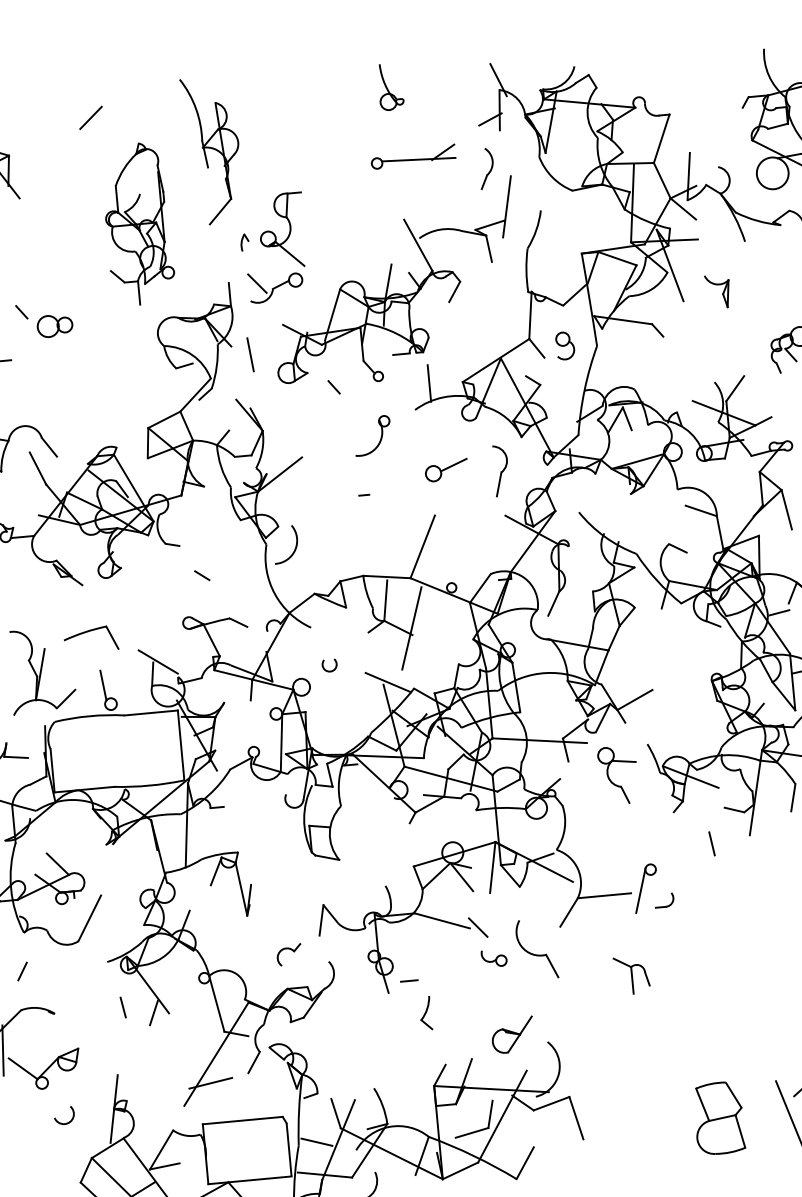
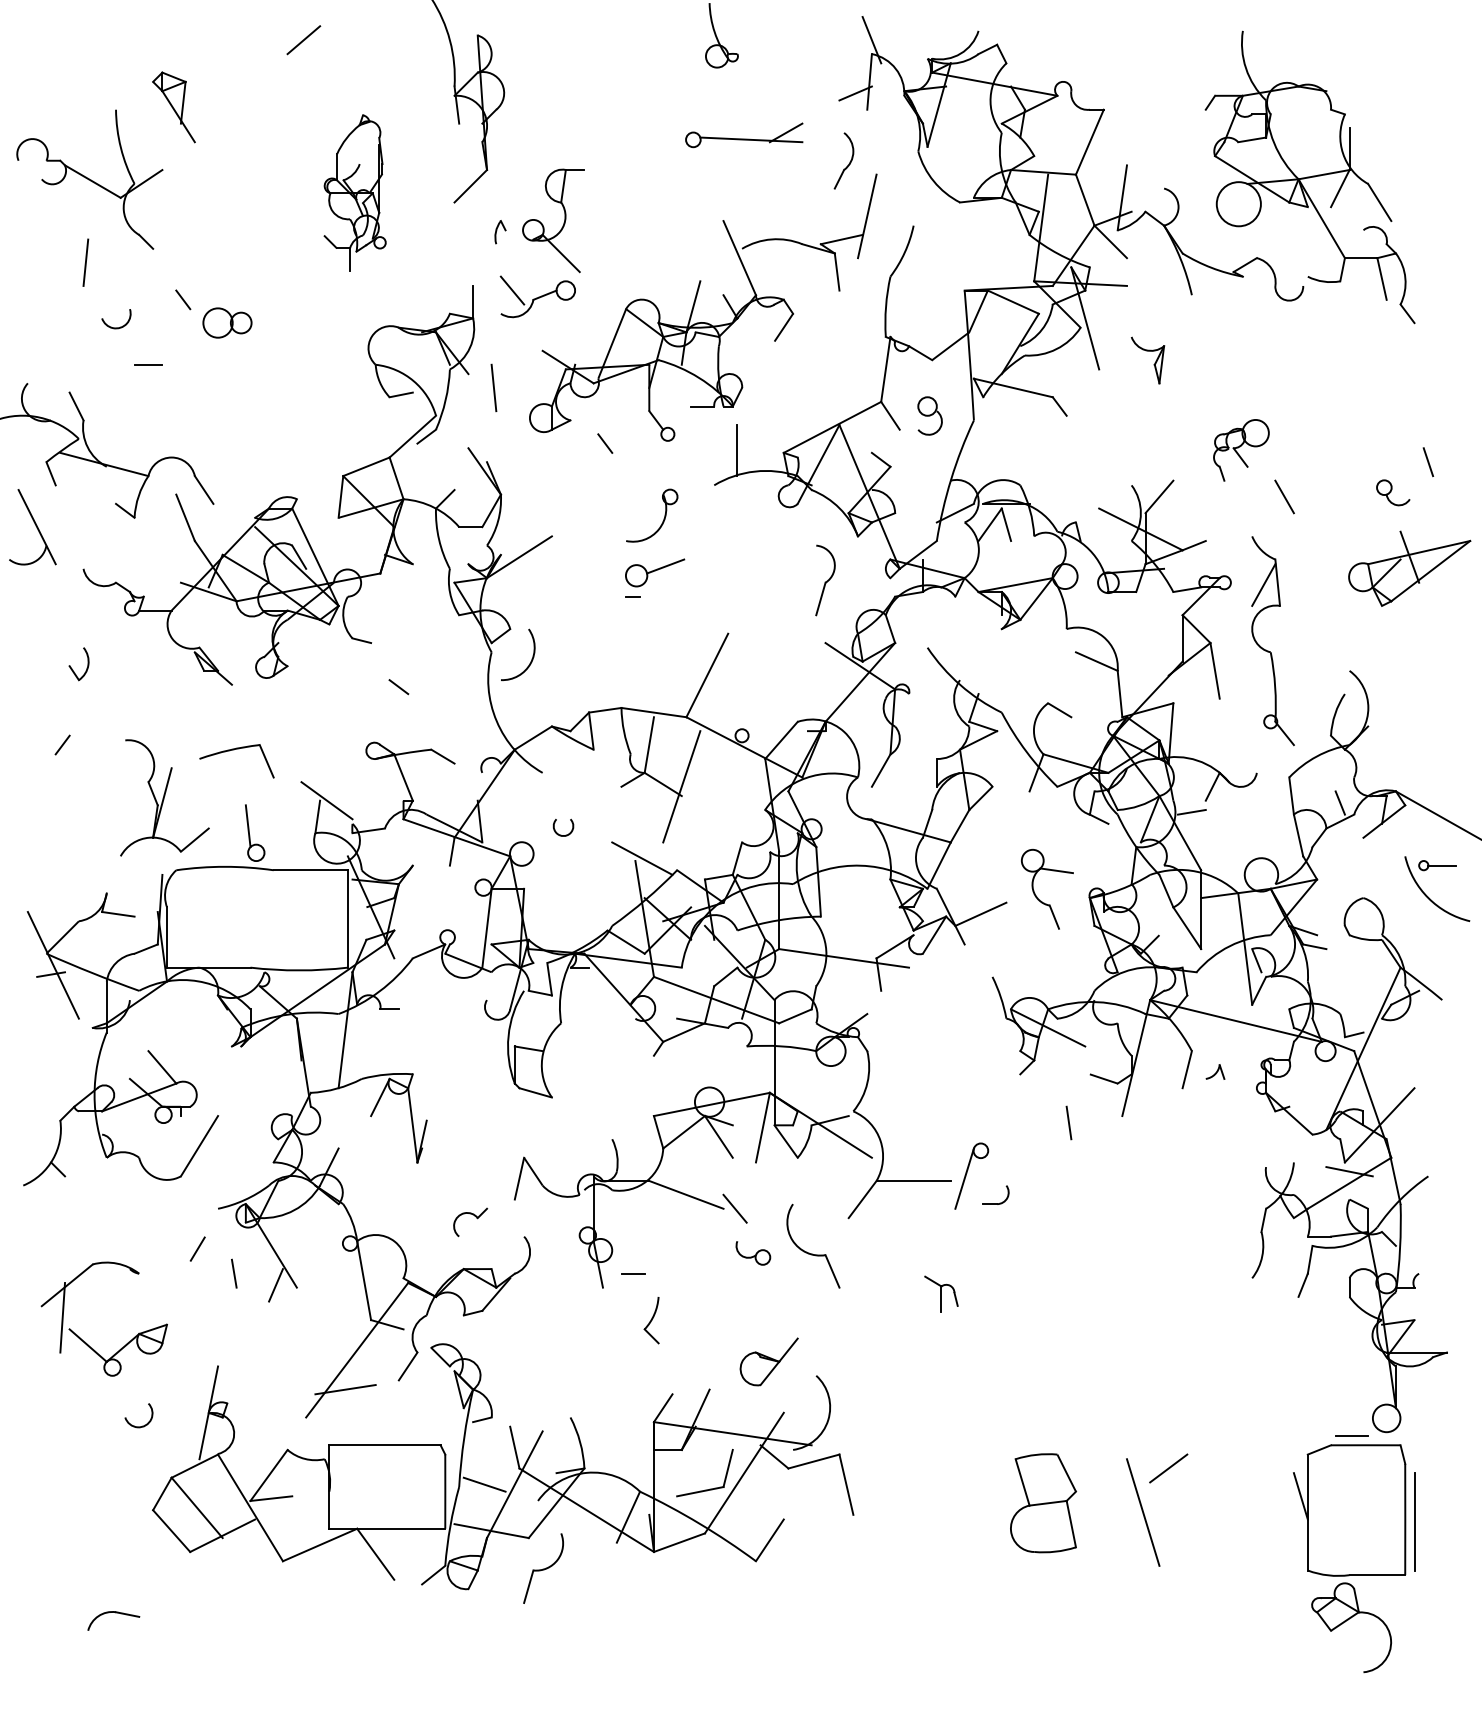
part: (137, 224) -> (354, 193), size x0.7
part: (446, 470) -> (655, 572), moved
part: (611, 781) -> (1037, 896), moved
line: (22, 971) -> (197, 1248), moved
part: (631, 975) -> (941, 1294), size x0.7

